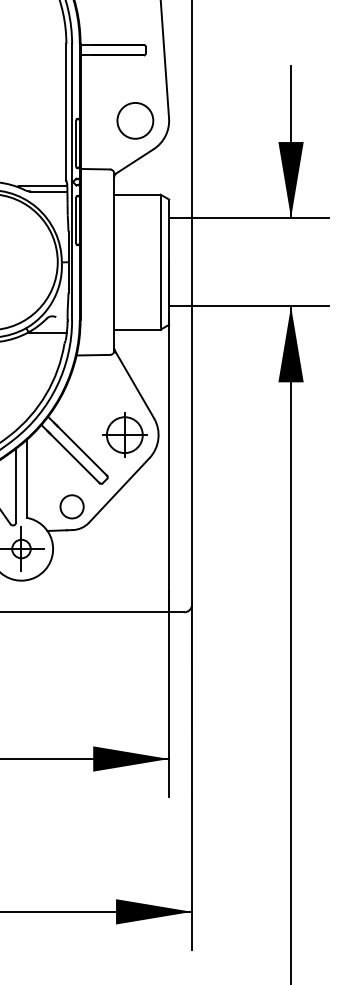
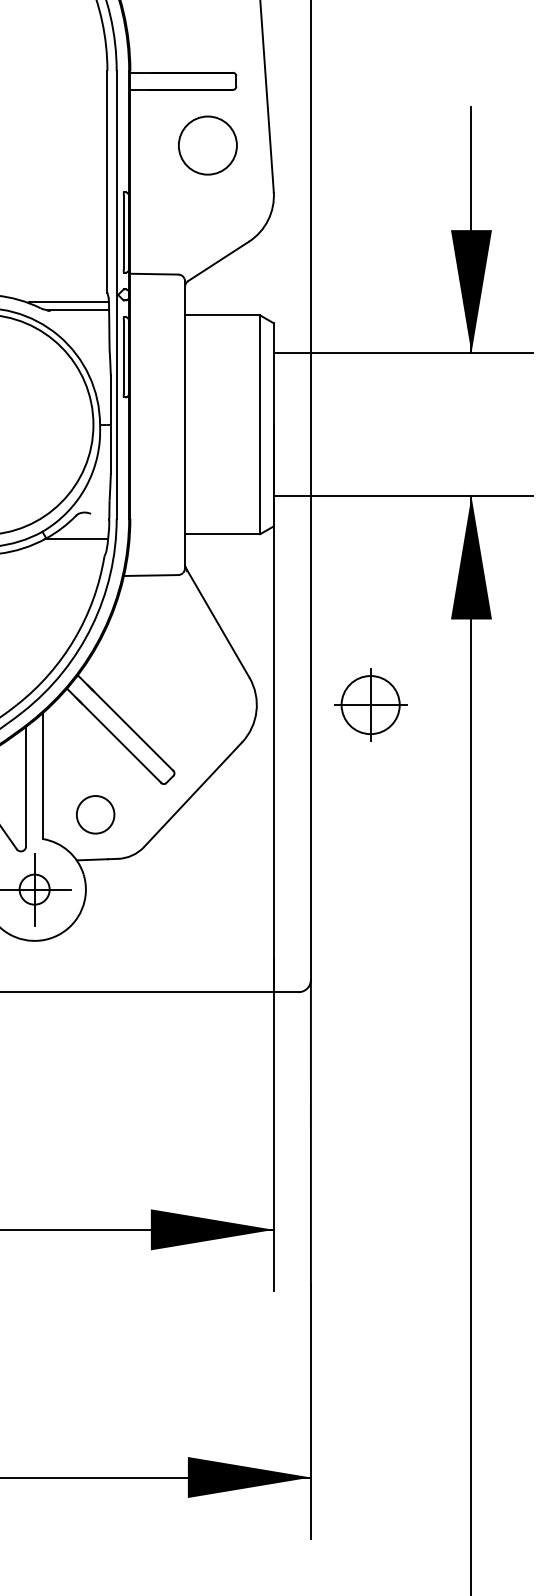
circle: (135, 120) -> (208, 144), moved
part: (124, 434) -> (370, 704), moved
circle: (71, 506) -> (94, 814), moved

